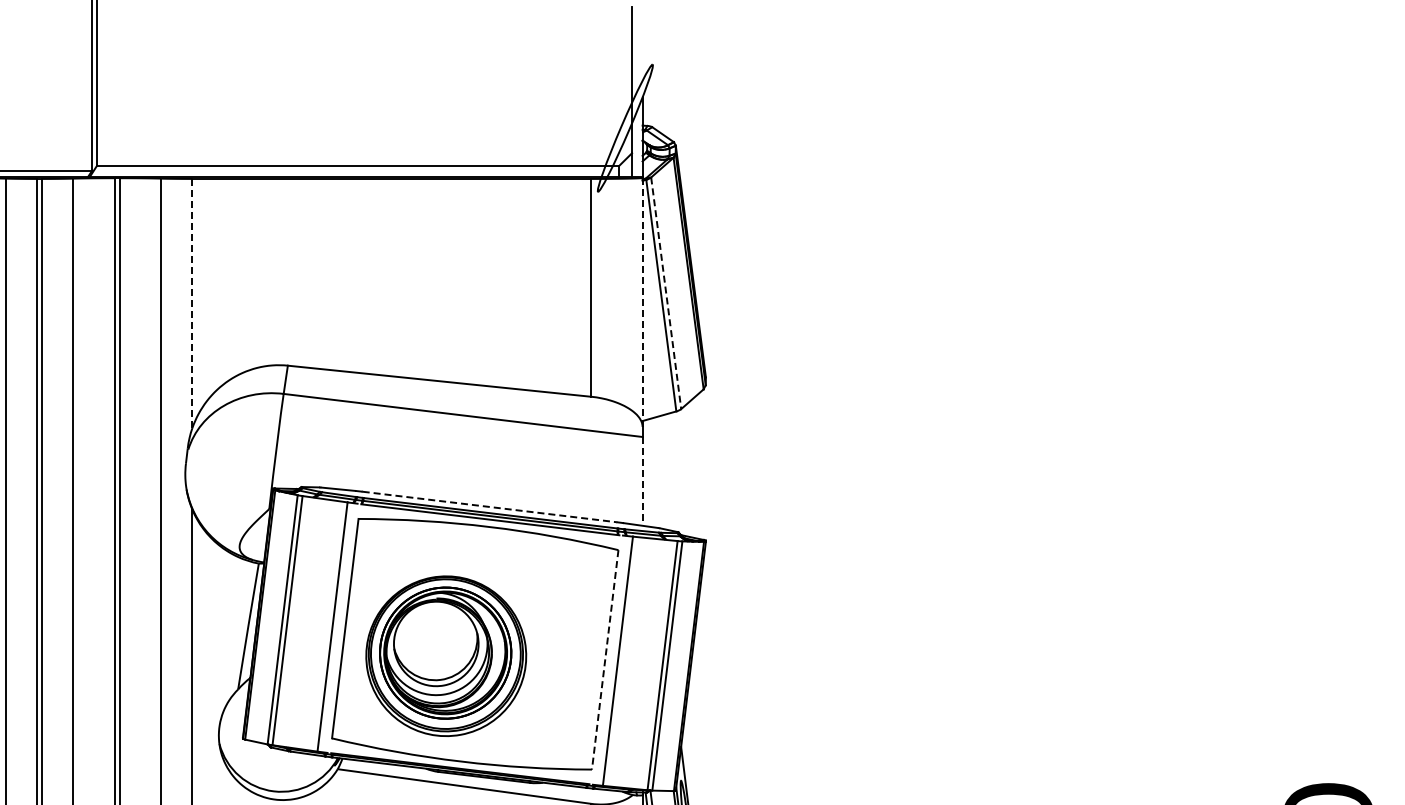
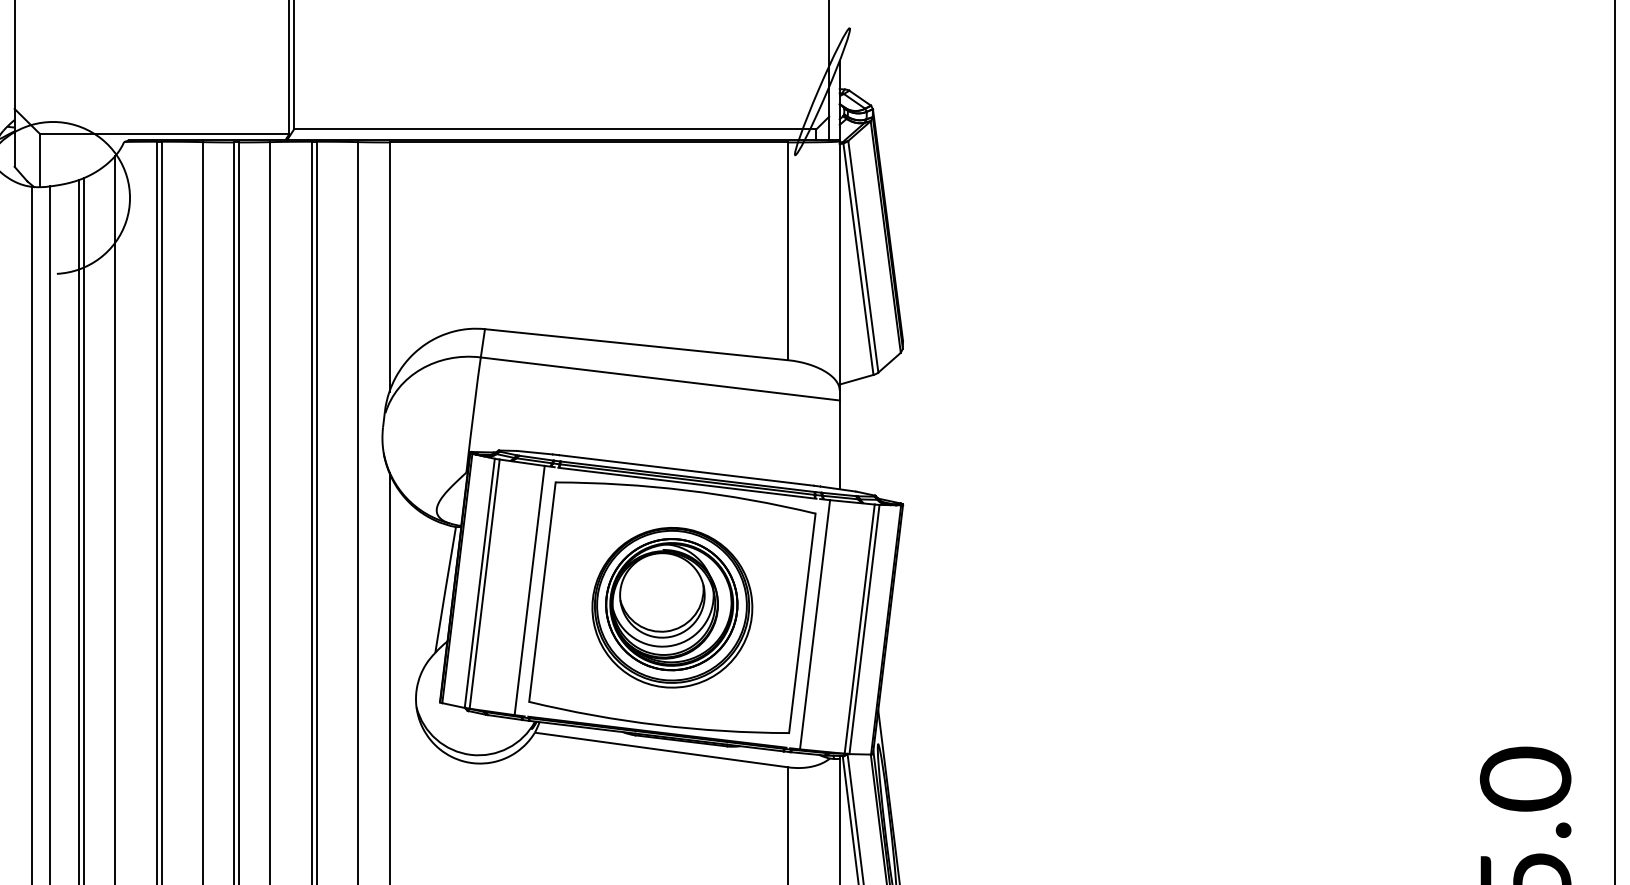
line: (666, 293) -> (863, 256), dashed -> solid
line: (192, 303) -> (389, 266), dashed -> solid
line: (642, 303) -> (839, 266), dashed -> solid
line: (642, 482) -> (839, 445), dashed -> solid
line: (489, 507) -> (686, 470), dashed -> solid
part: (446, 656) -> (672, 607), moved
line: (605, 660) -> (802, 623), dashed -> solid

